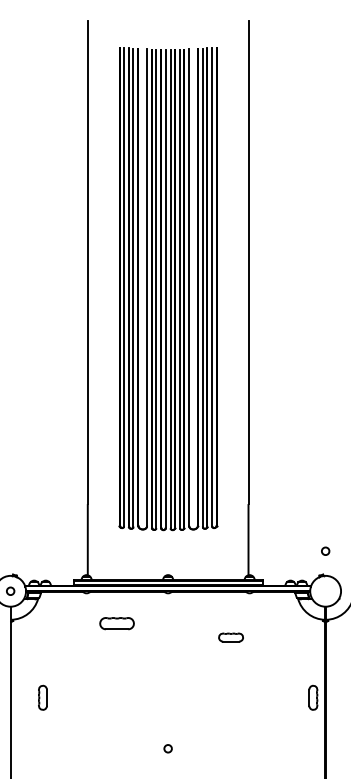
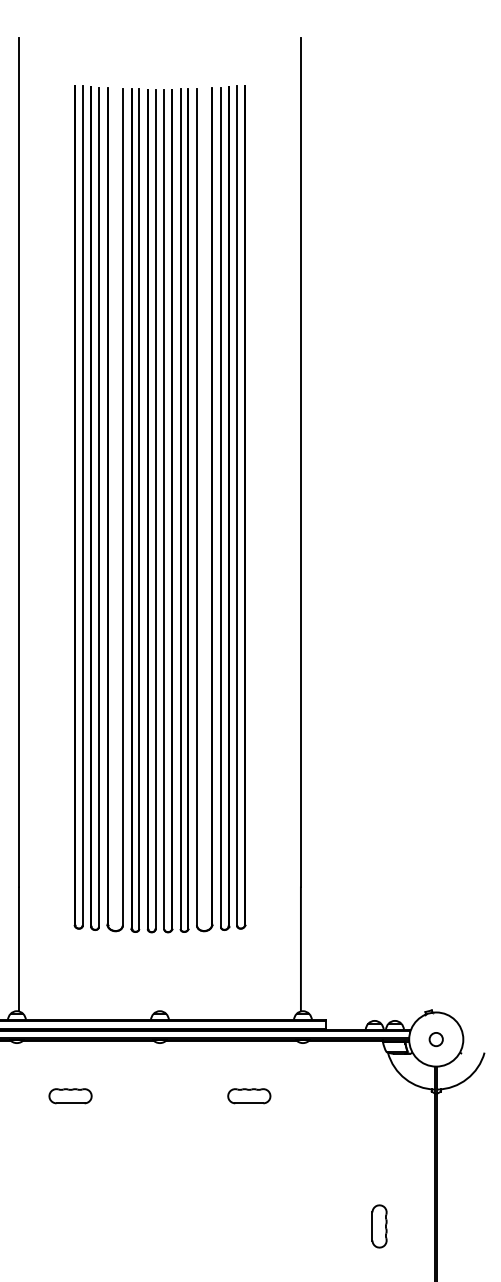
circle: (325, 550) -> (436, 1038), moved
part: (117, 623) -> (71, 1096), size x0.71
part: (230, 637) -> (248, 1096), moved
part: (313, 697) -> (379, 1225), moved

